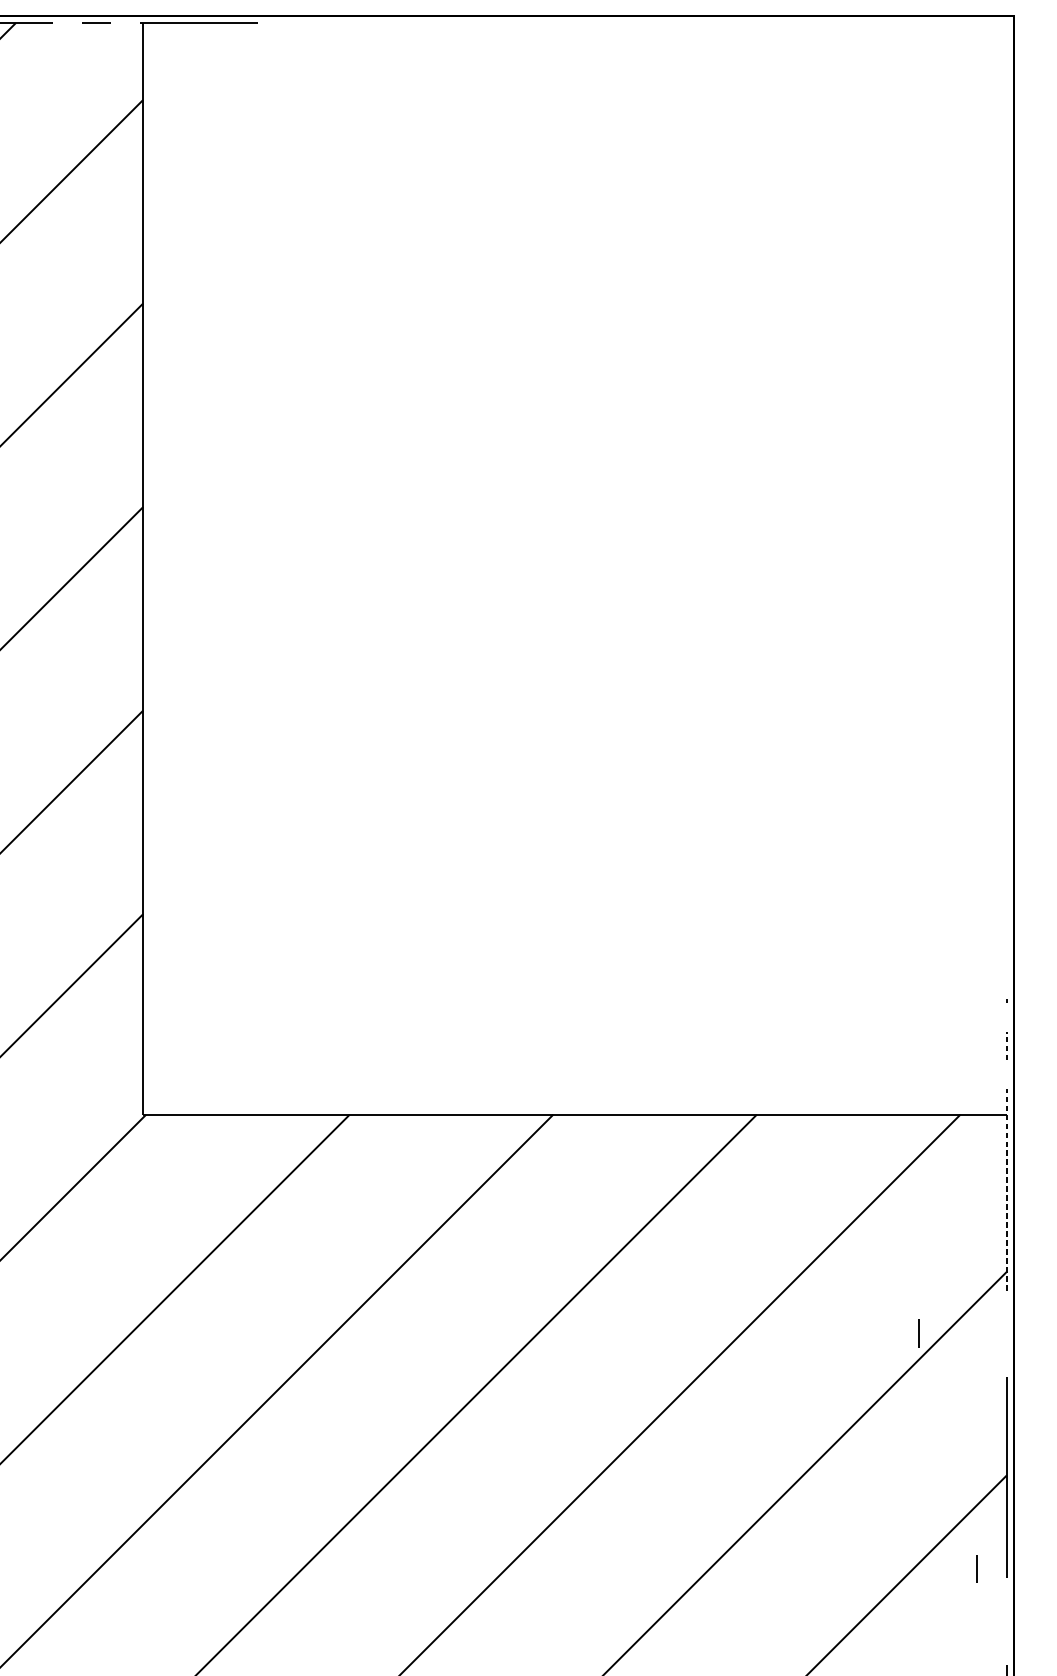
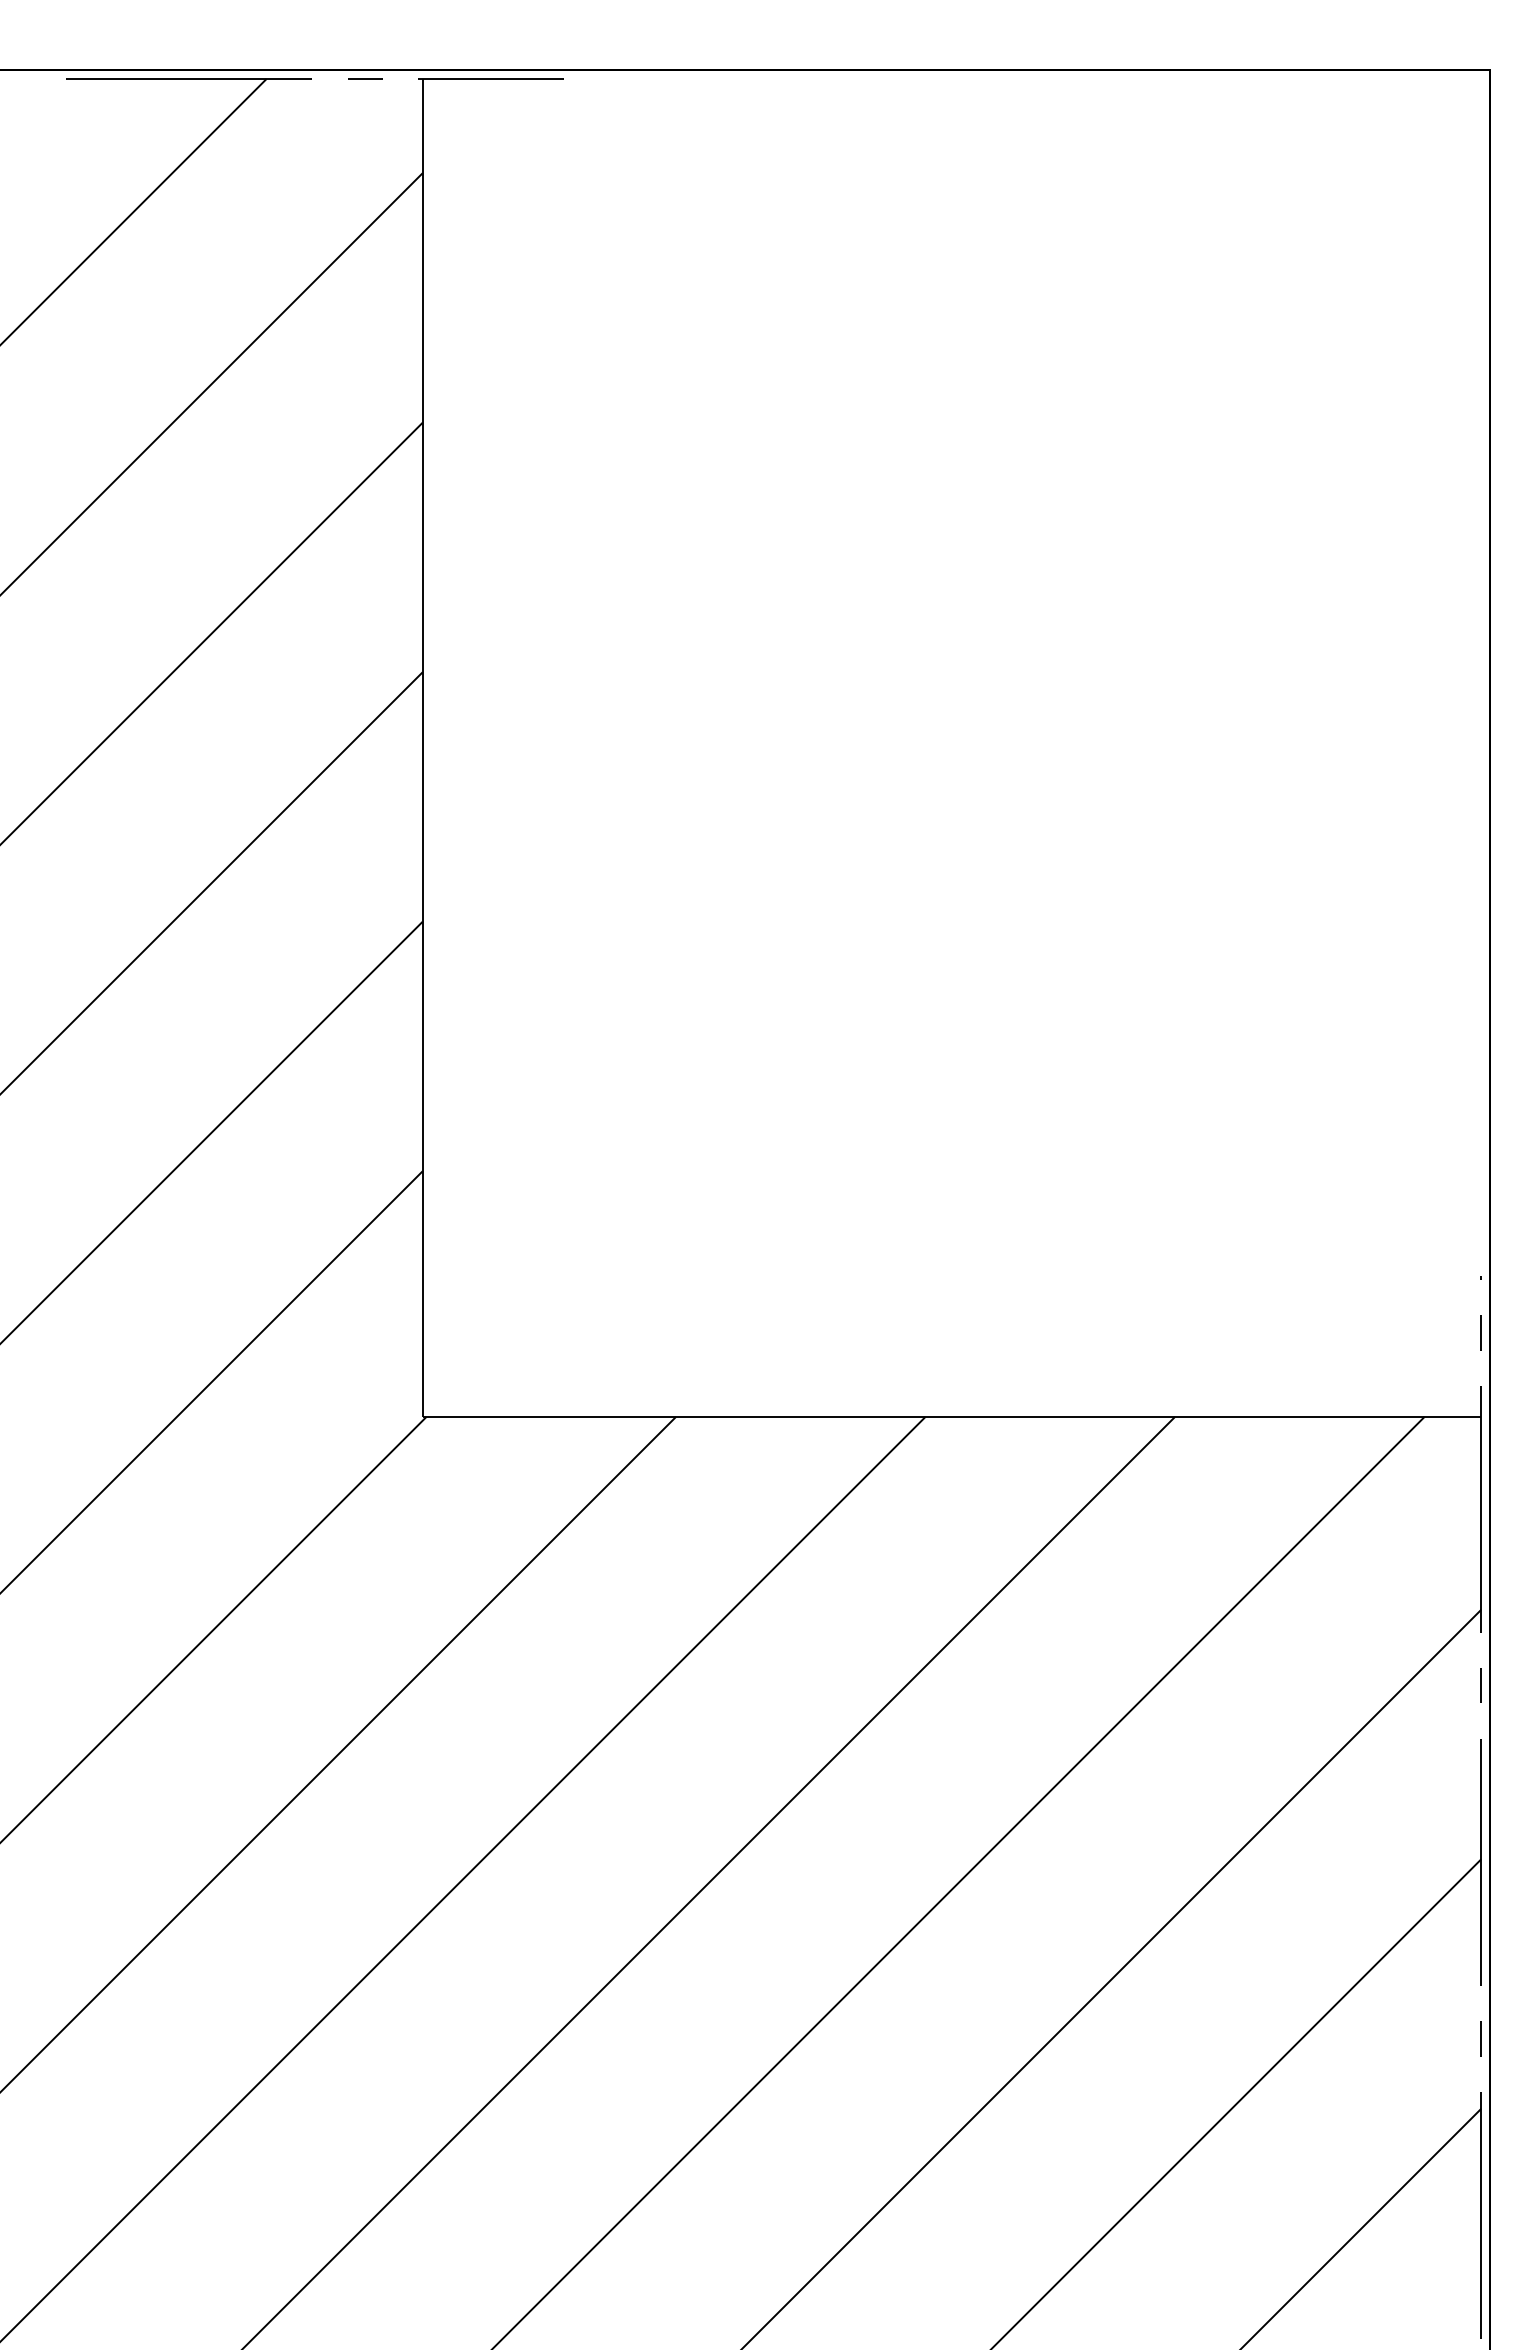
line: (1006, 1045) -> (1481, 1332), dashed -> solid
line: (1006, 1190) -> (1481, 1509), dashed -> solid
line: (918, 1333) -> (1480, 1685), moved
line: (976, 1568) -> (1480, 2038), moved

